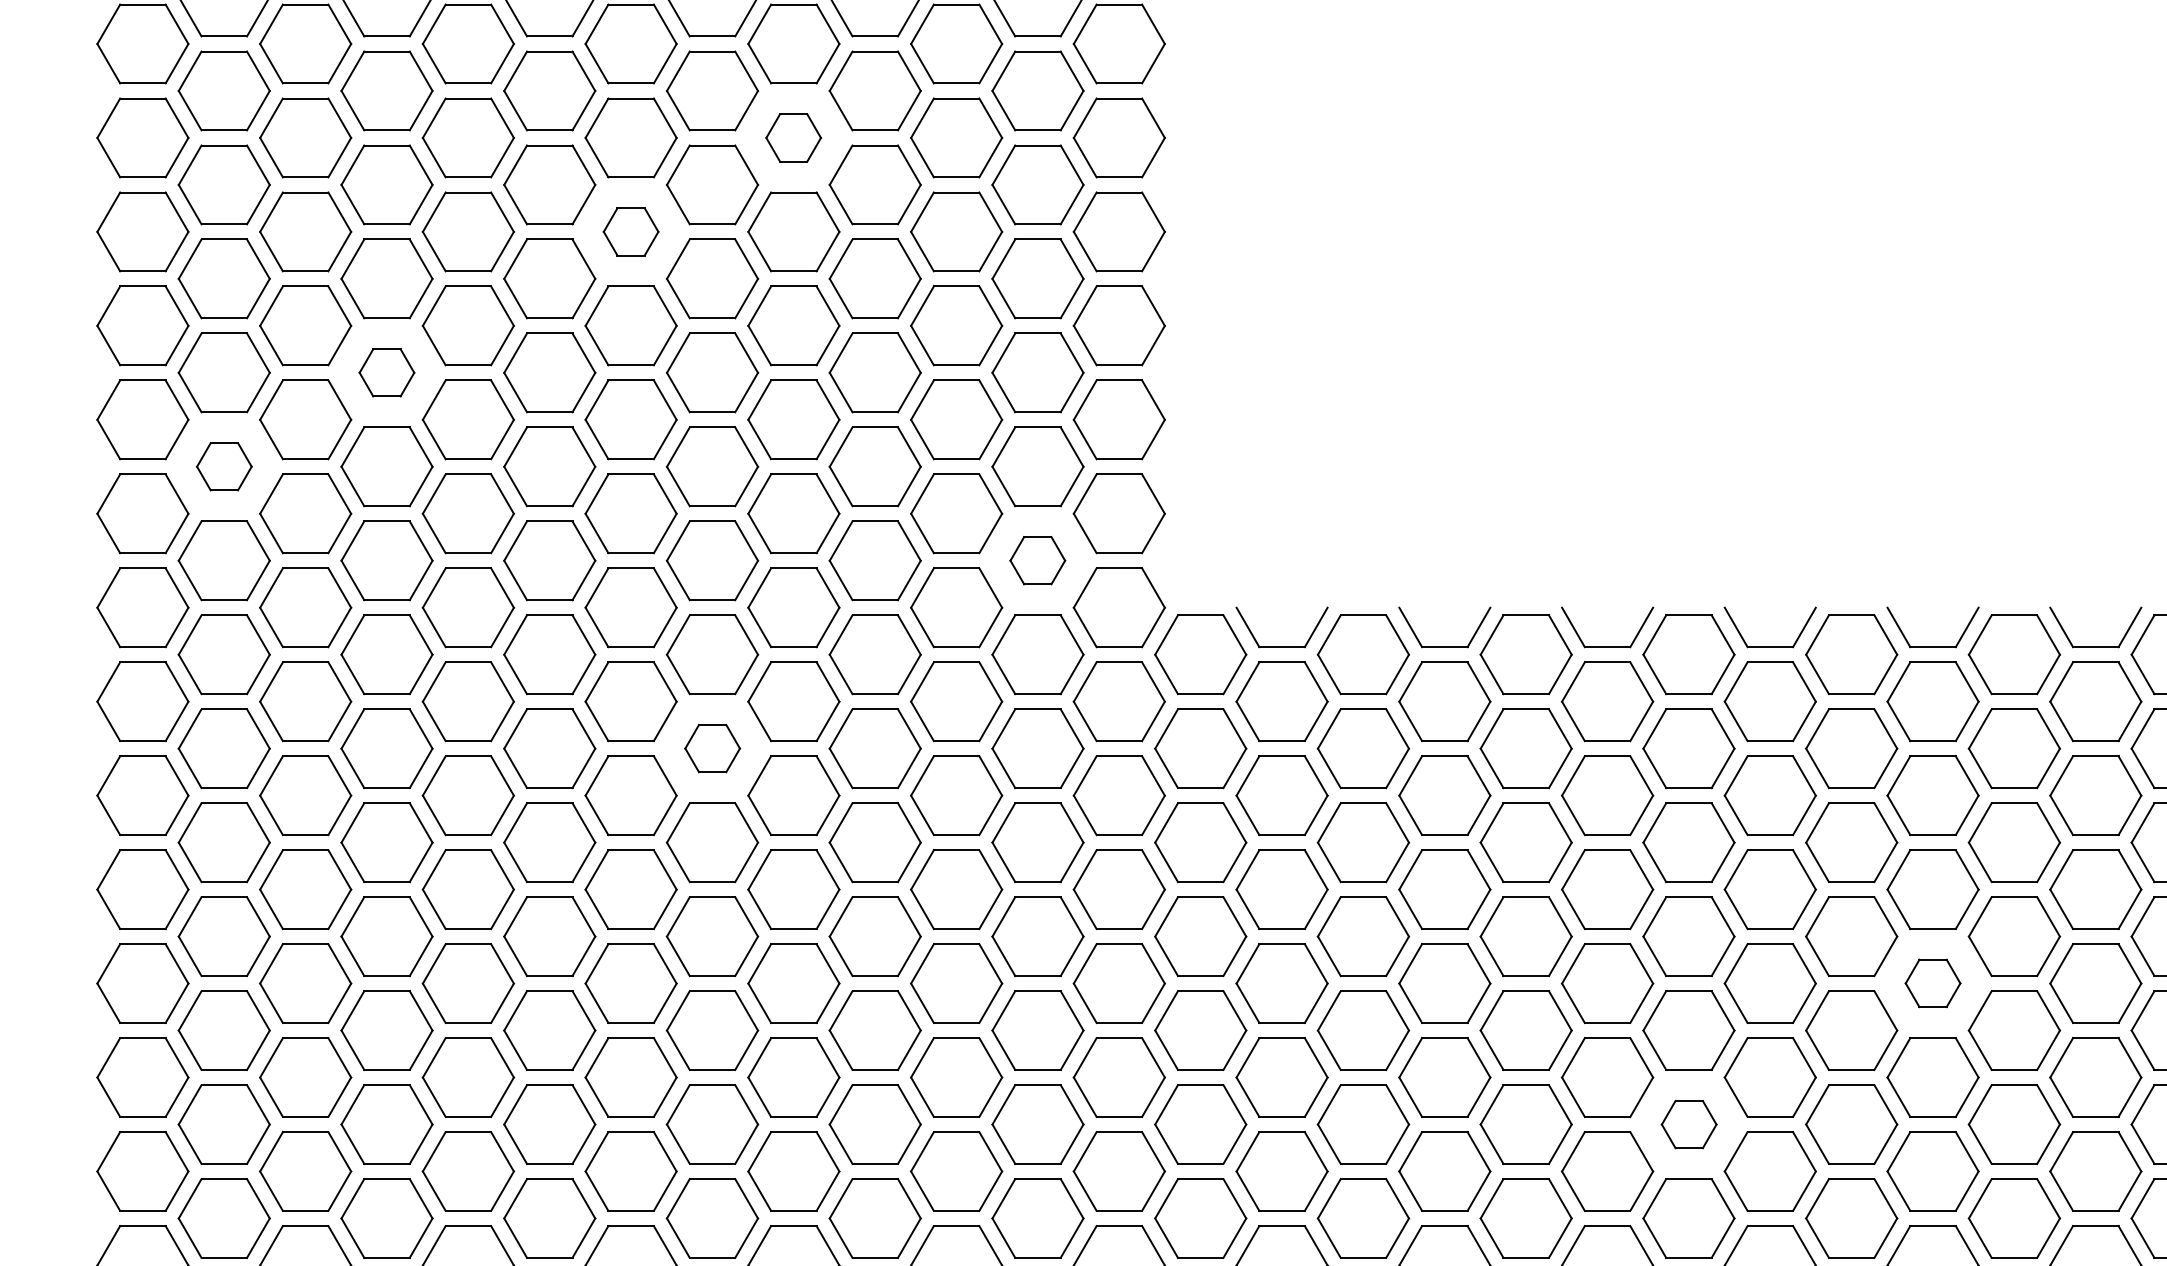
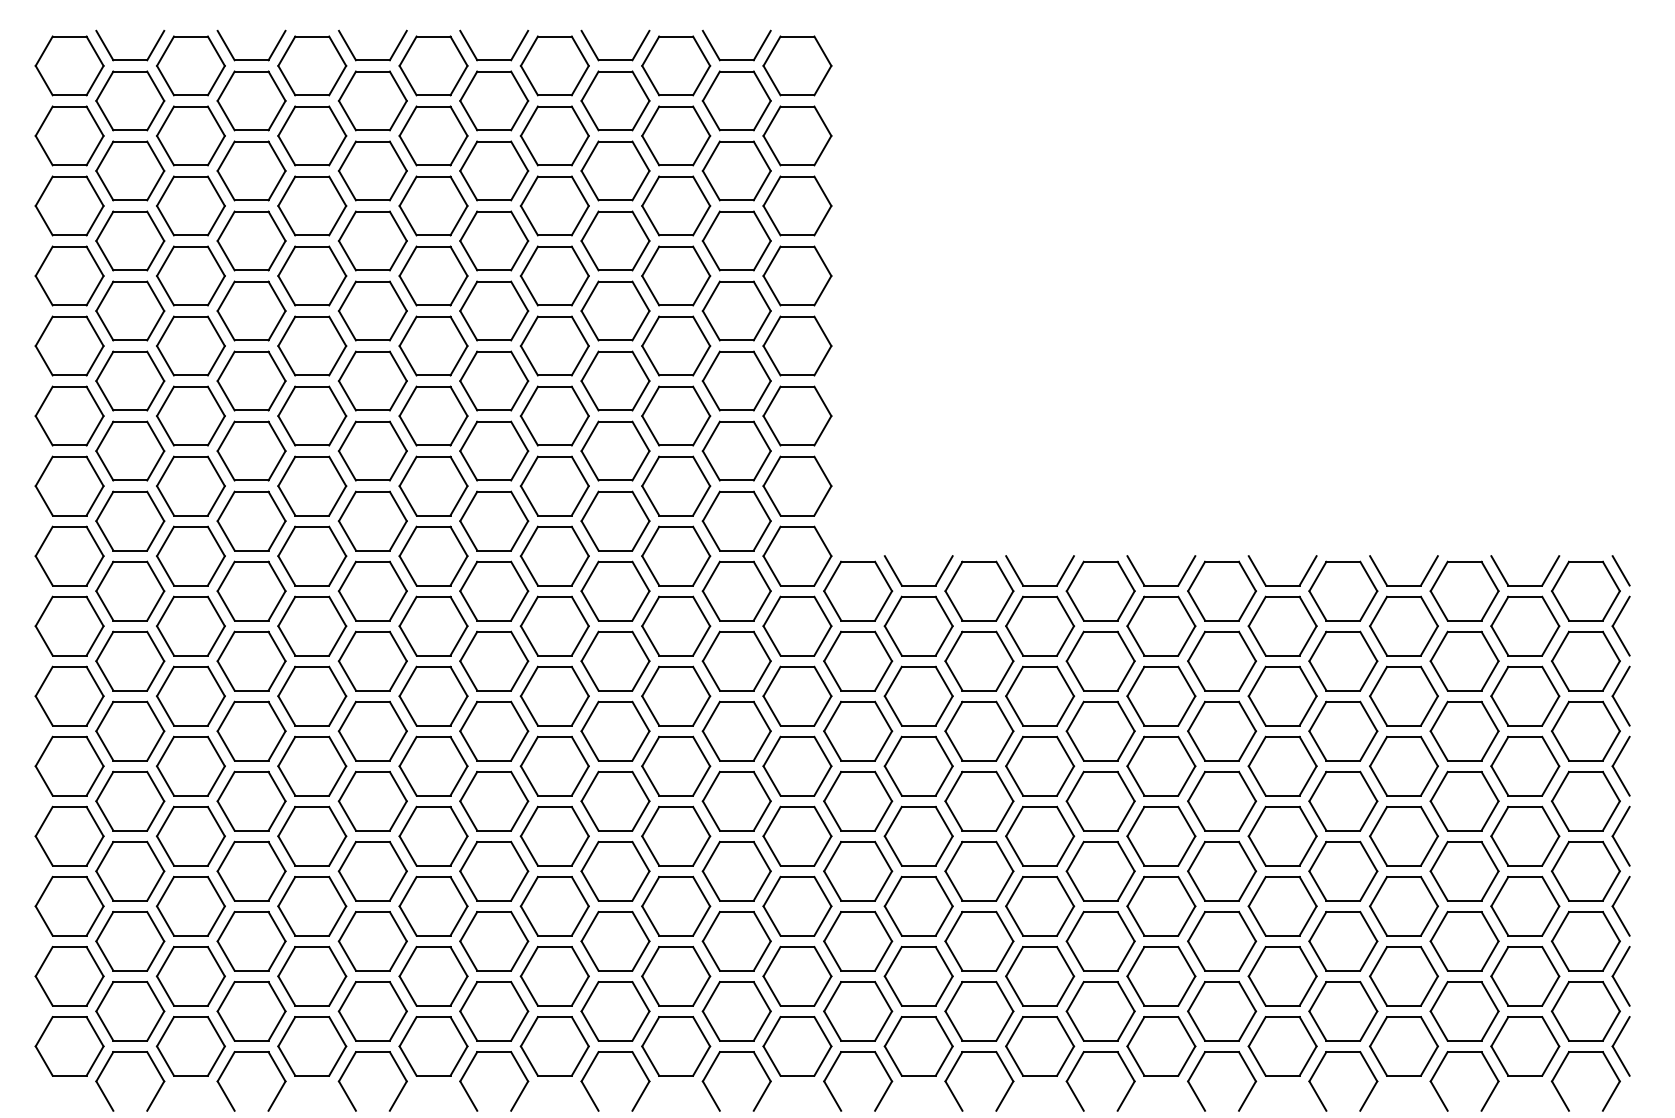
part: (793, 137) -> (554, 205), size x1.67
part: (631, 231) -> (433, 275), size x1.67
part: (386, 372) -> (251, 380), size x1.67
part: (224, 465) -> (130, 450), size x1.67
part: (1037, 559) -> (736, 520), size x1.67
part: (712, 747) -> (494, 660), size x1.67
part: (1932, 982) -> (1403, 835), size x1.67
part: (1689, 1124) -> (1222, 941), size x1.67

